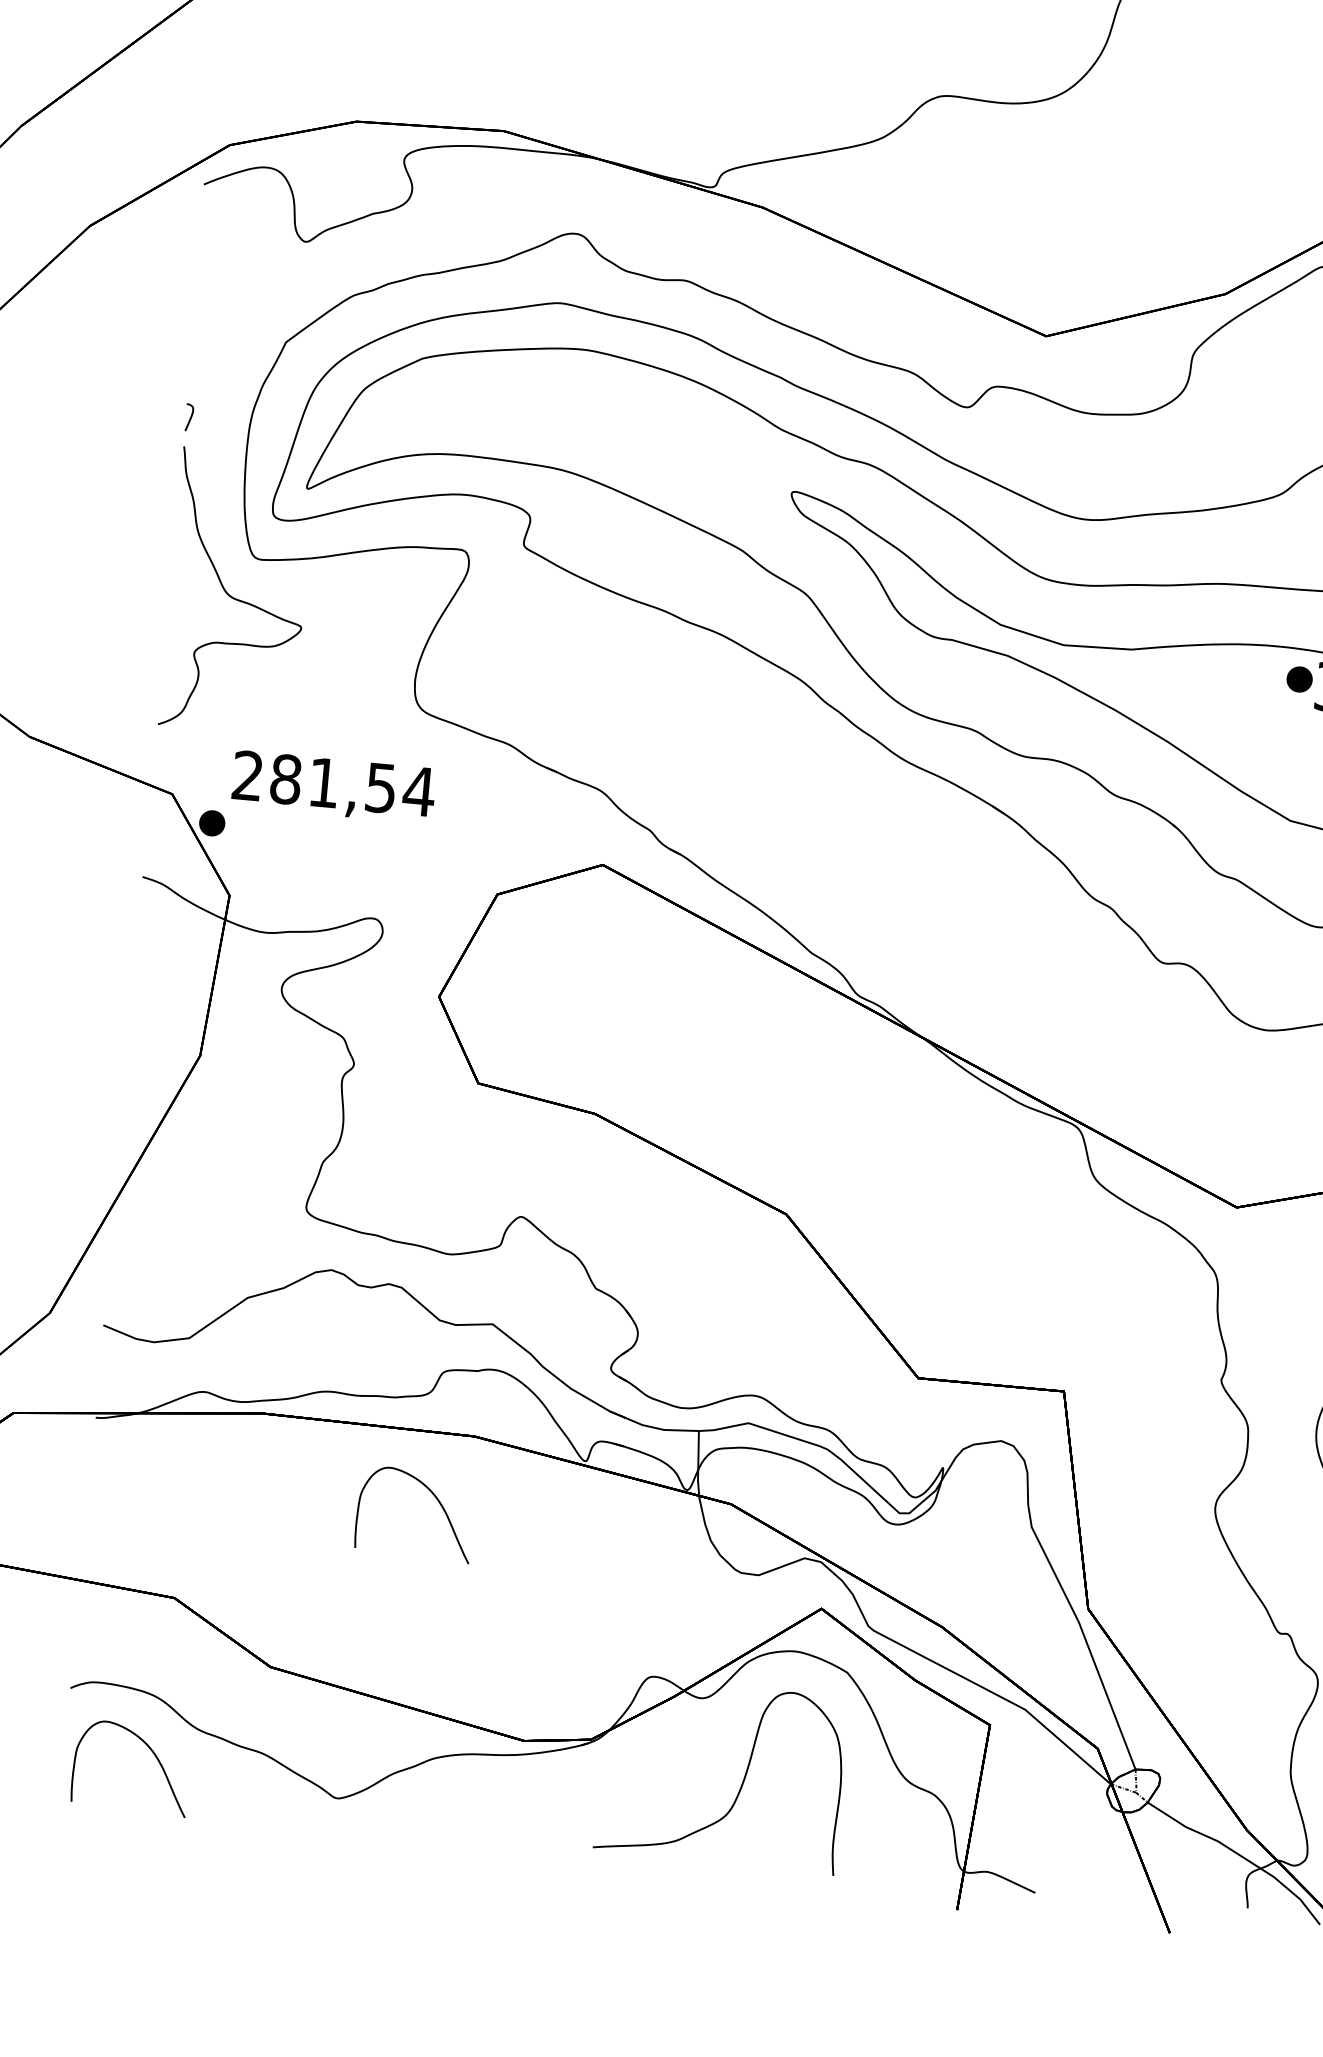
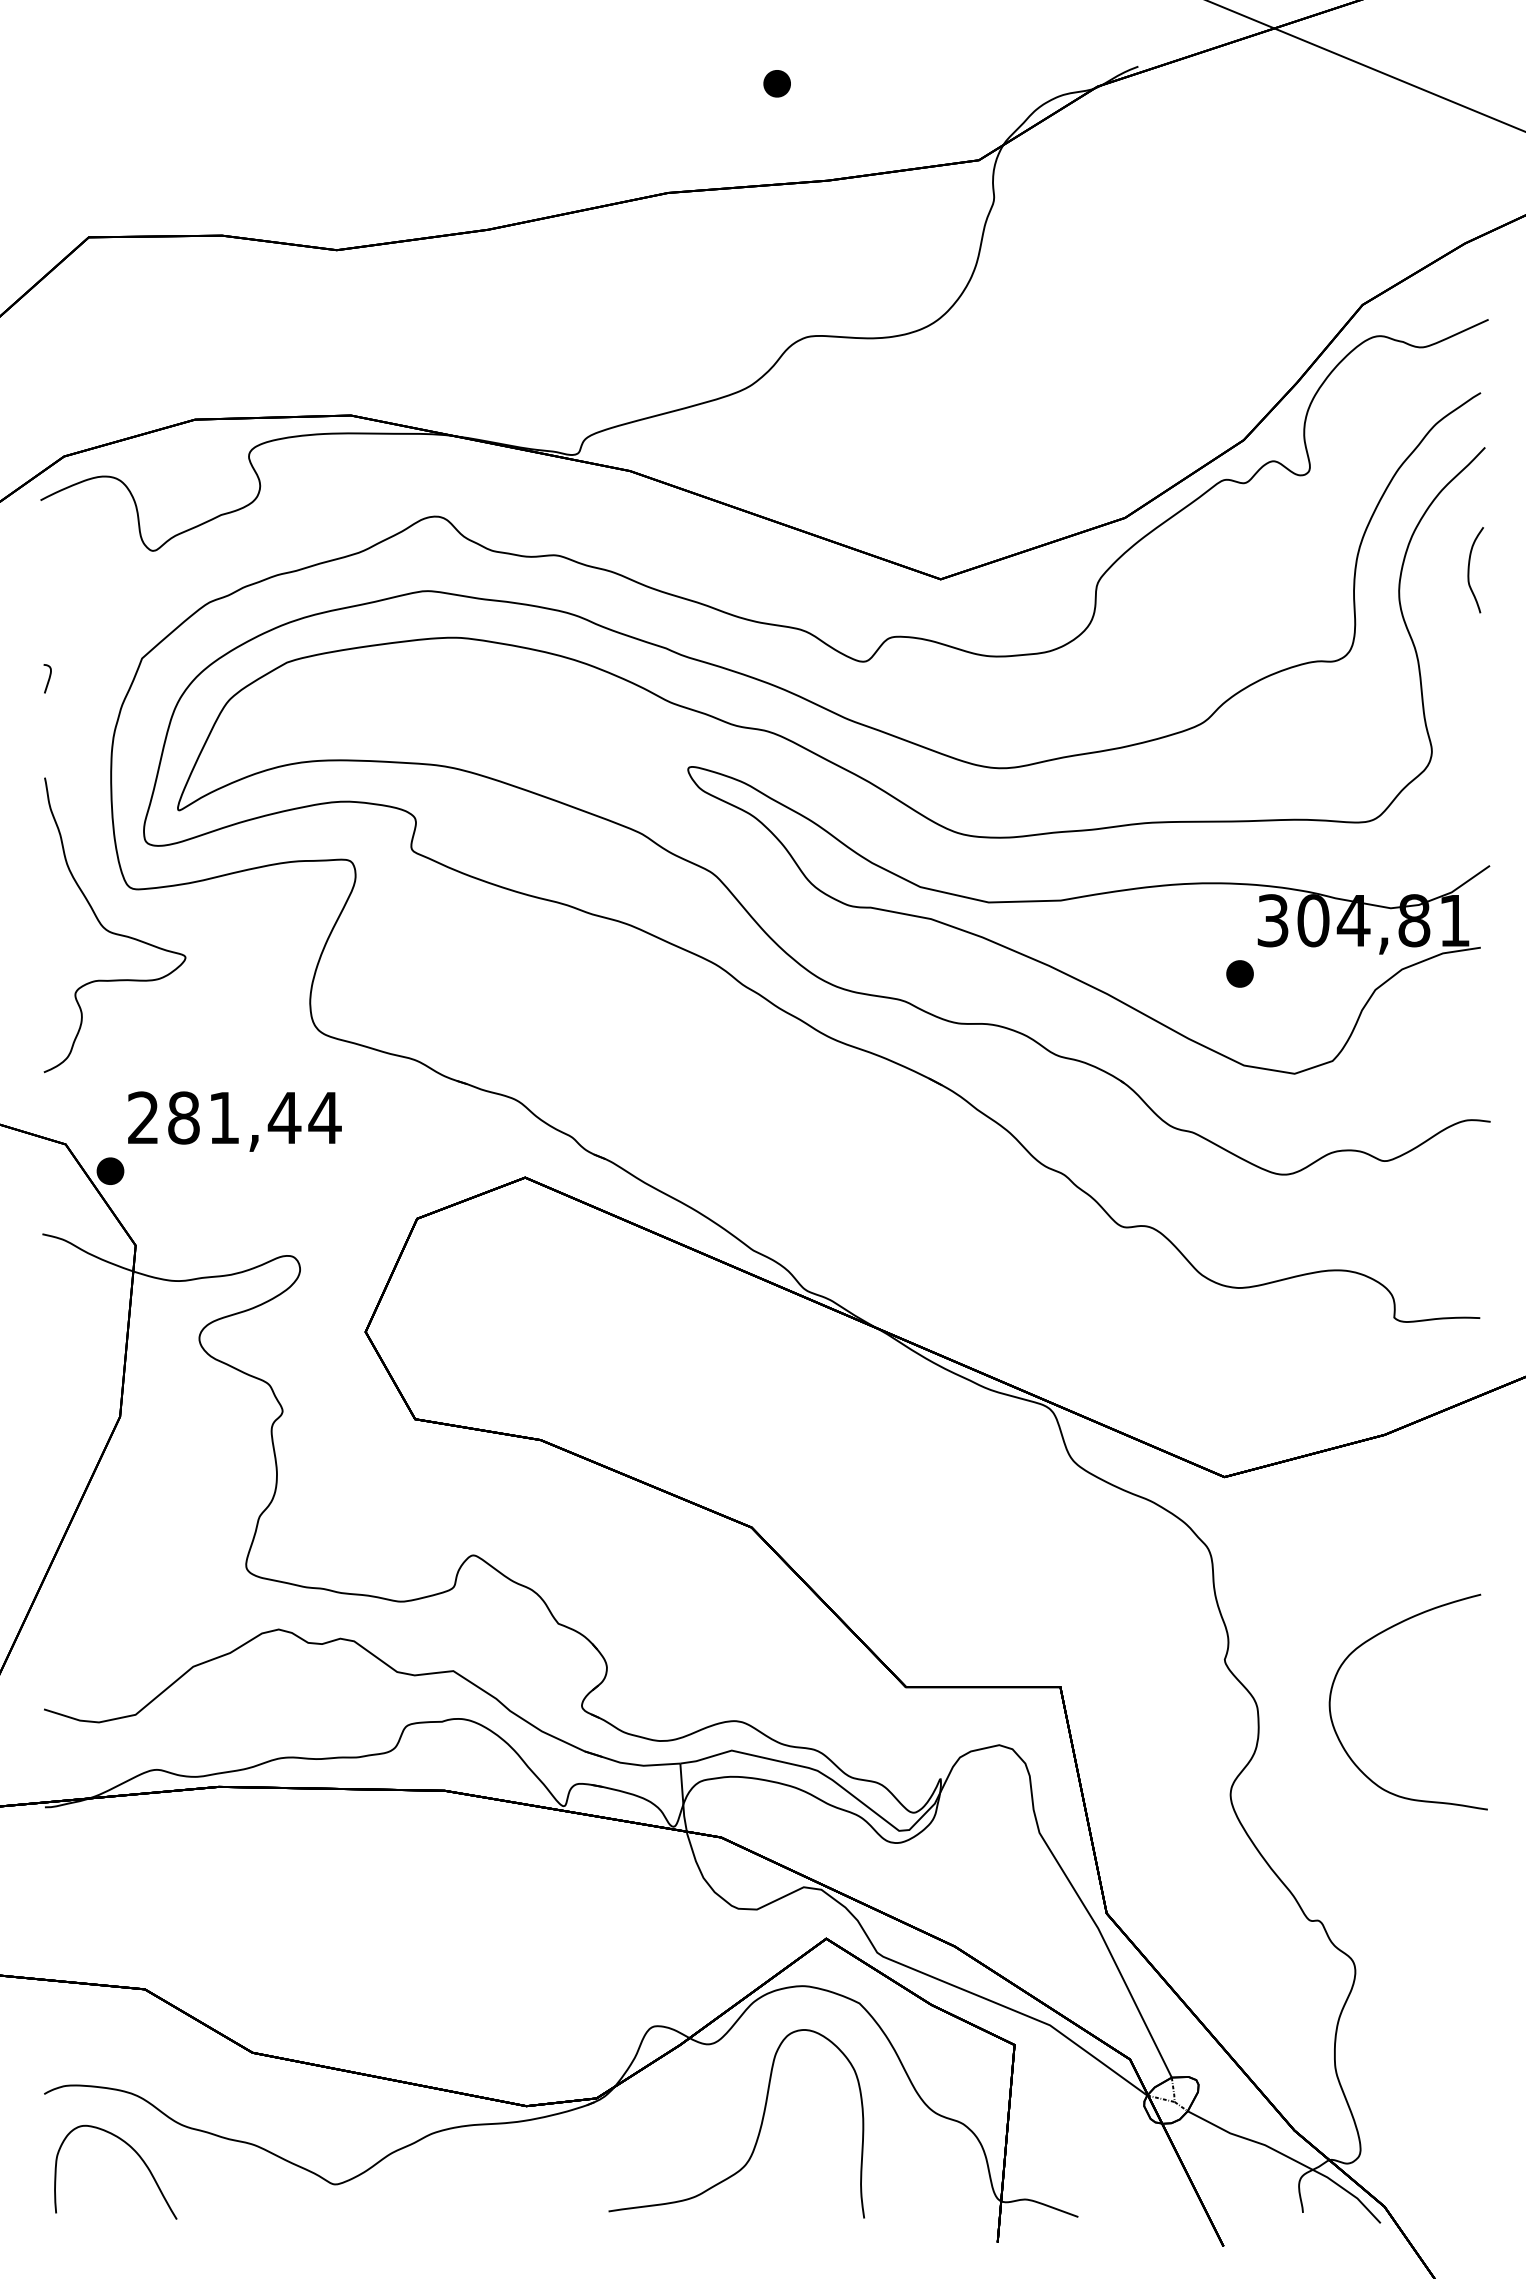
curve: (190, 417) -> (48, 678), moved
part: (1299, 679) -> (1239, 973), moved
text: (380, 788) -> (284, 1118), 281,54 -> 281,44
part: (436, 1500) -> (411, 1861), removed

